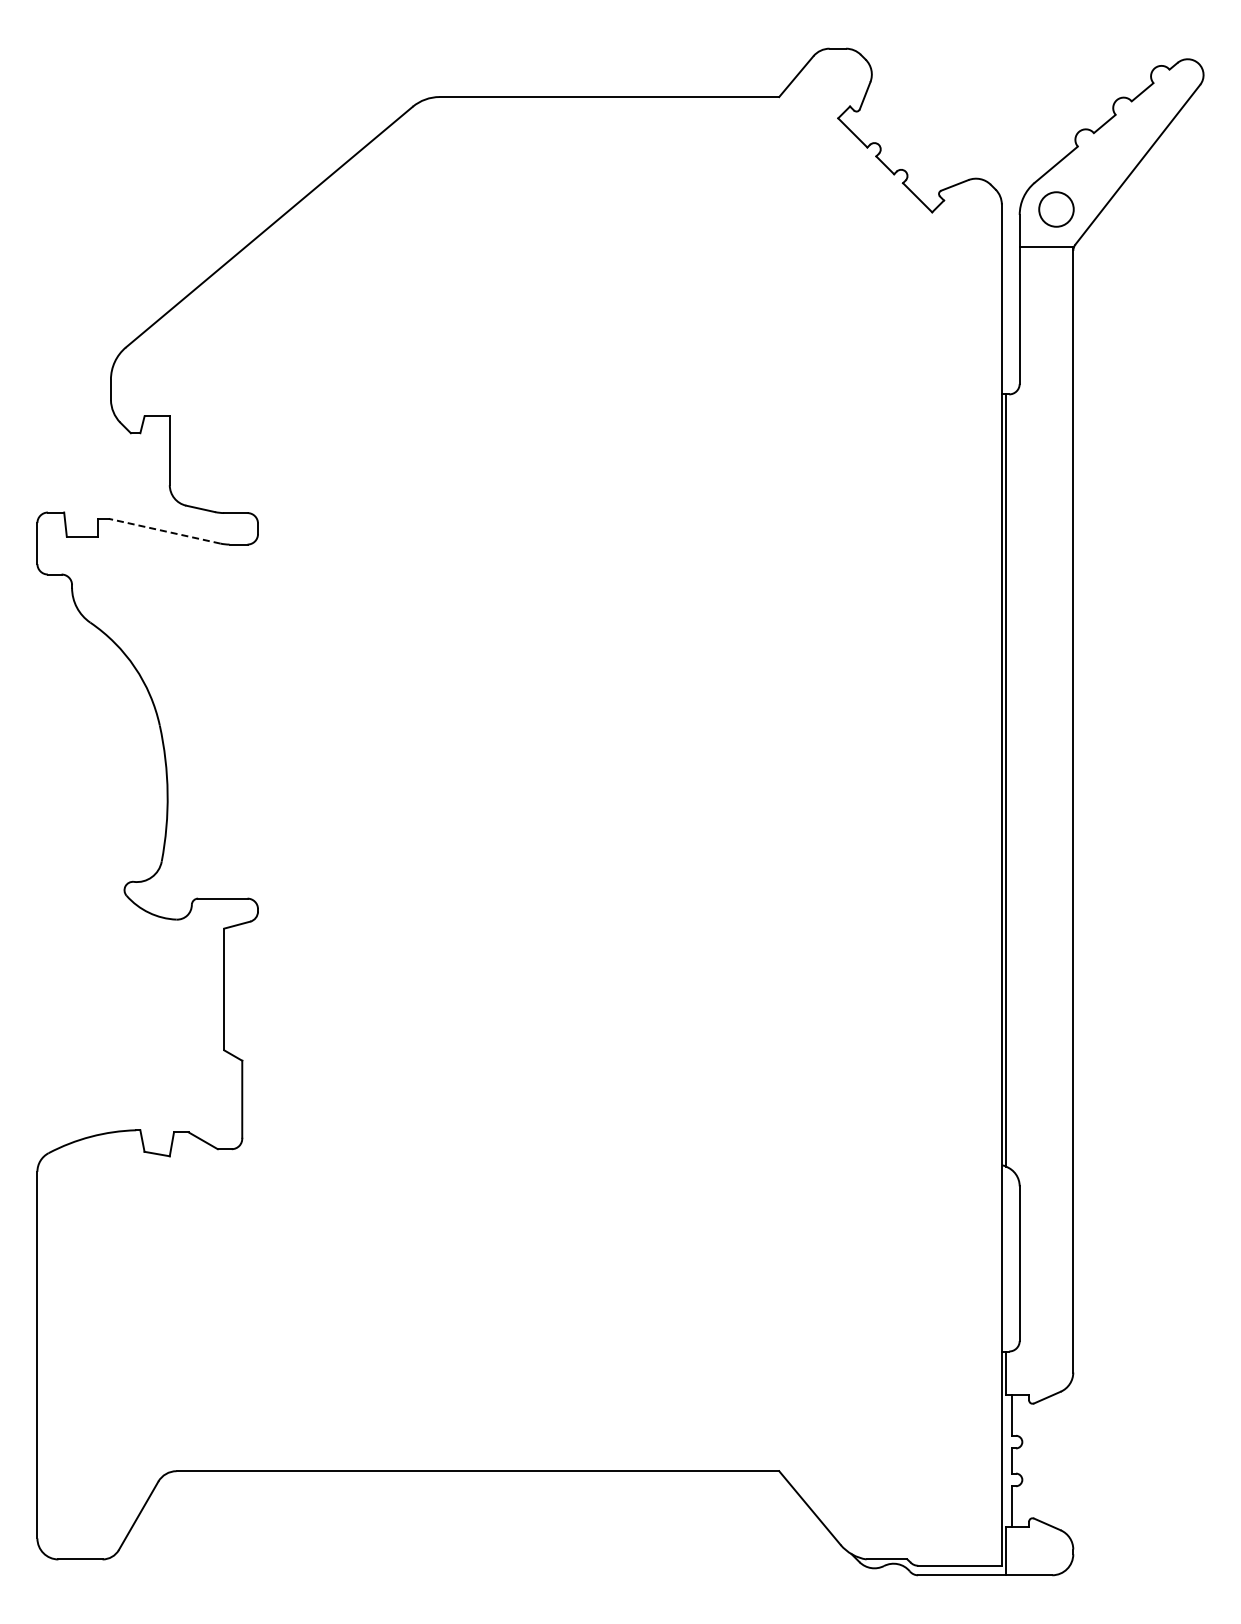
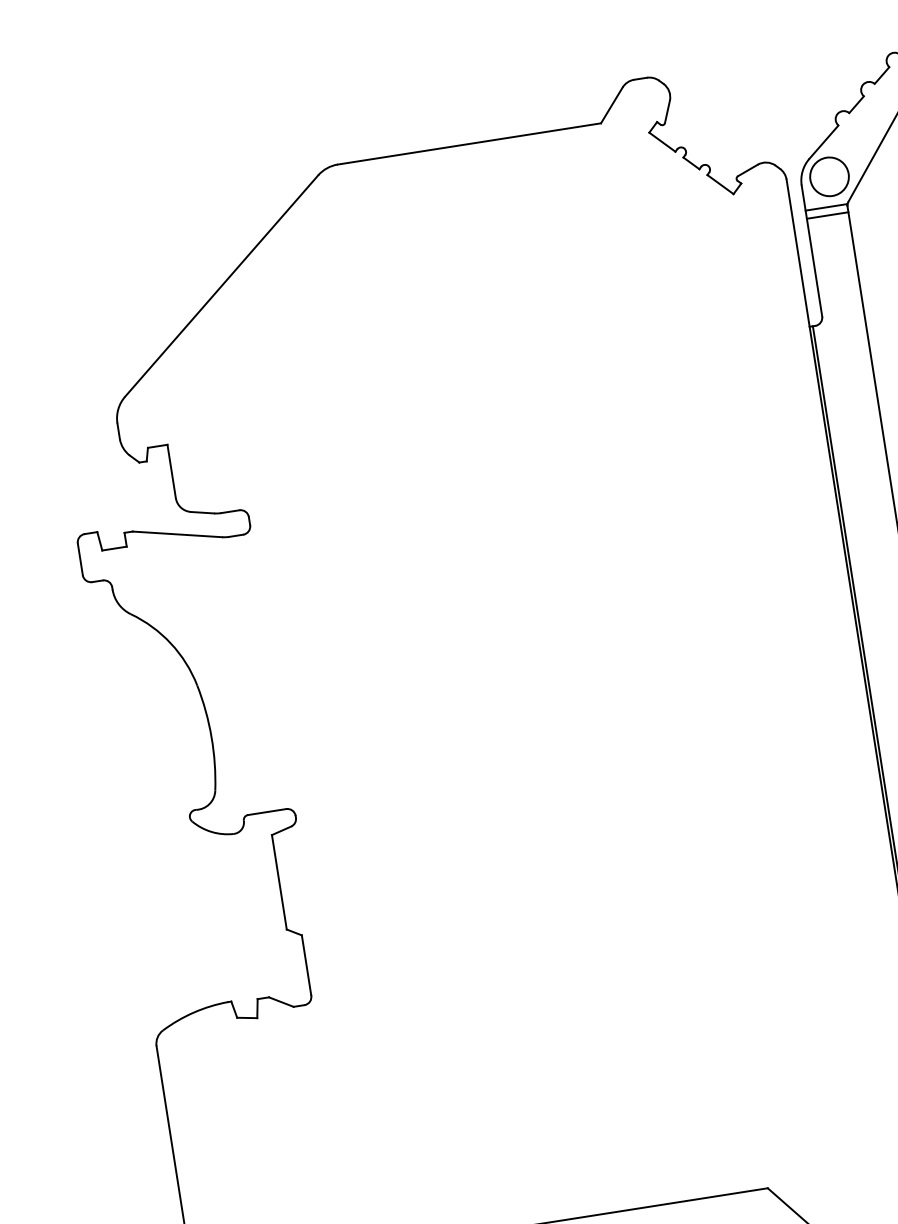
circle: (1056, 209) -> (829, 176), size x1.43
line: (1046, 257) -> (827, 215), added
line: (164, 531) -> (177, 534), dashed -> solid

